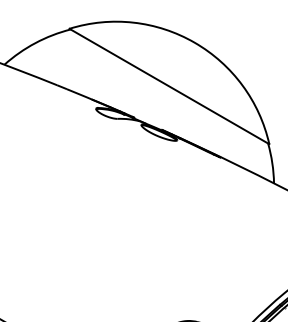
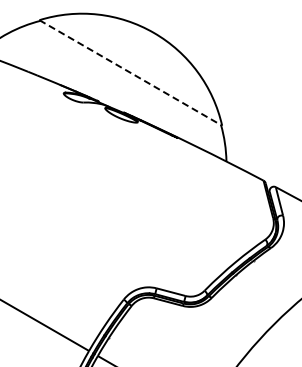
line: (170, 87) -> (131, 73), solid -> dashed

